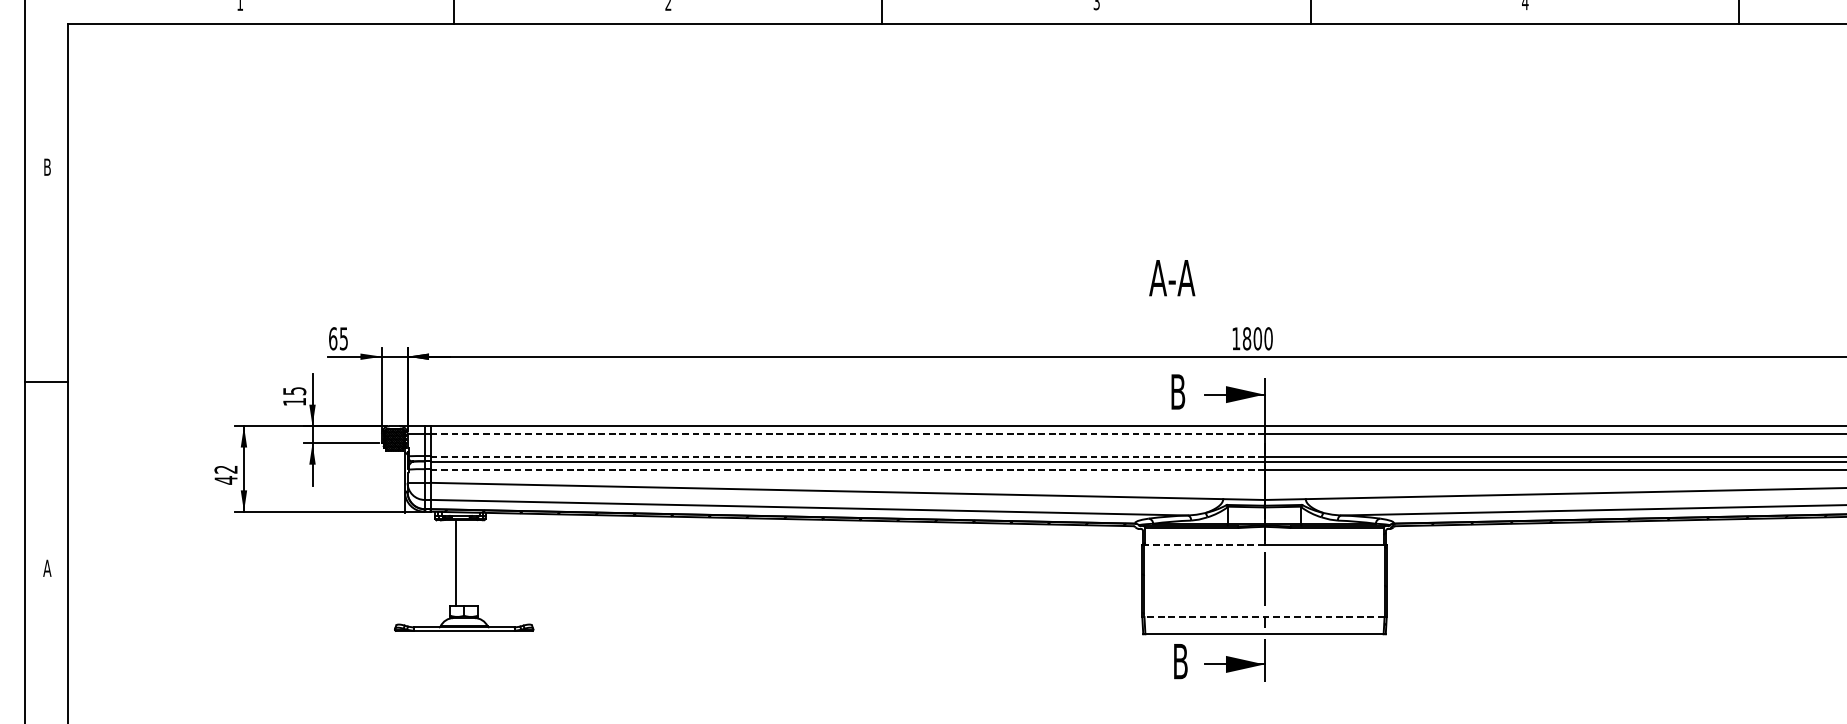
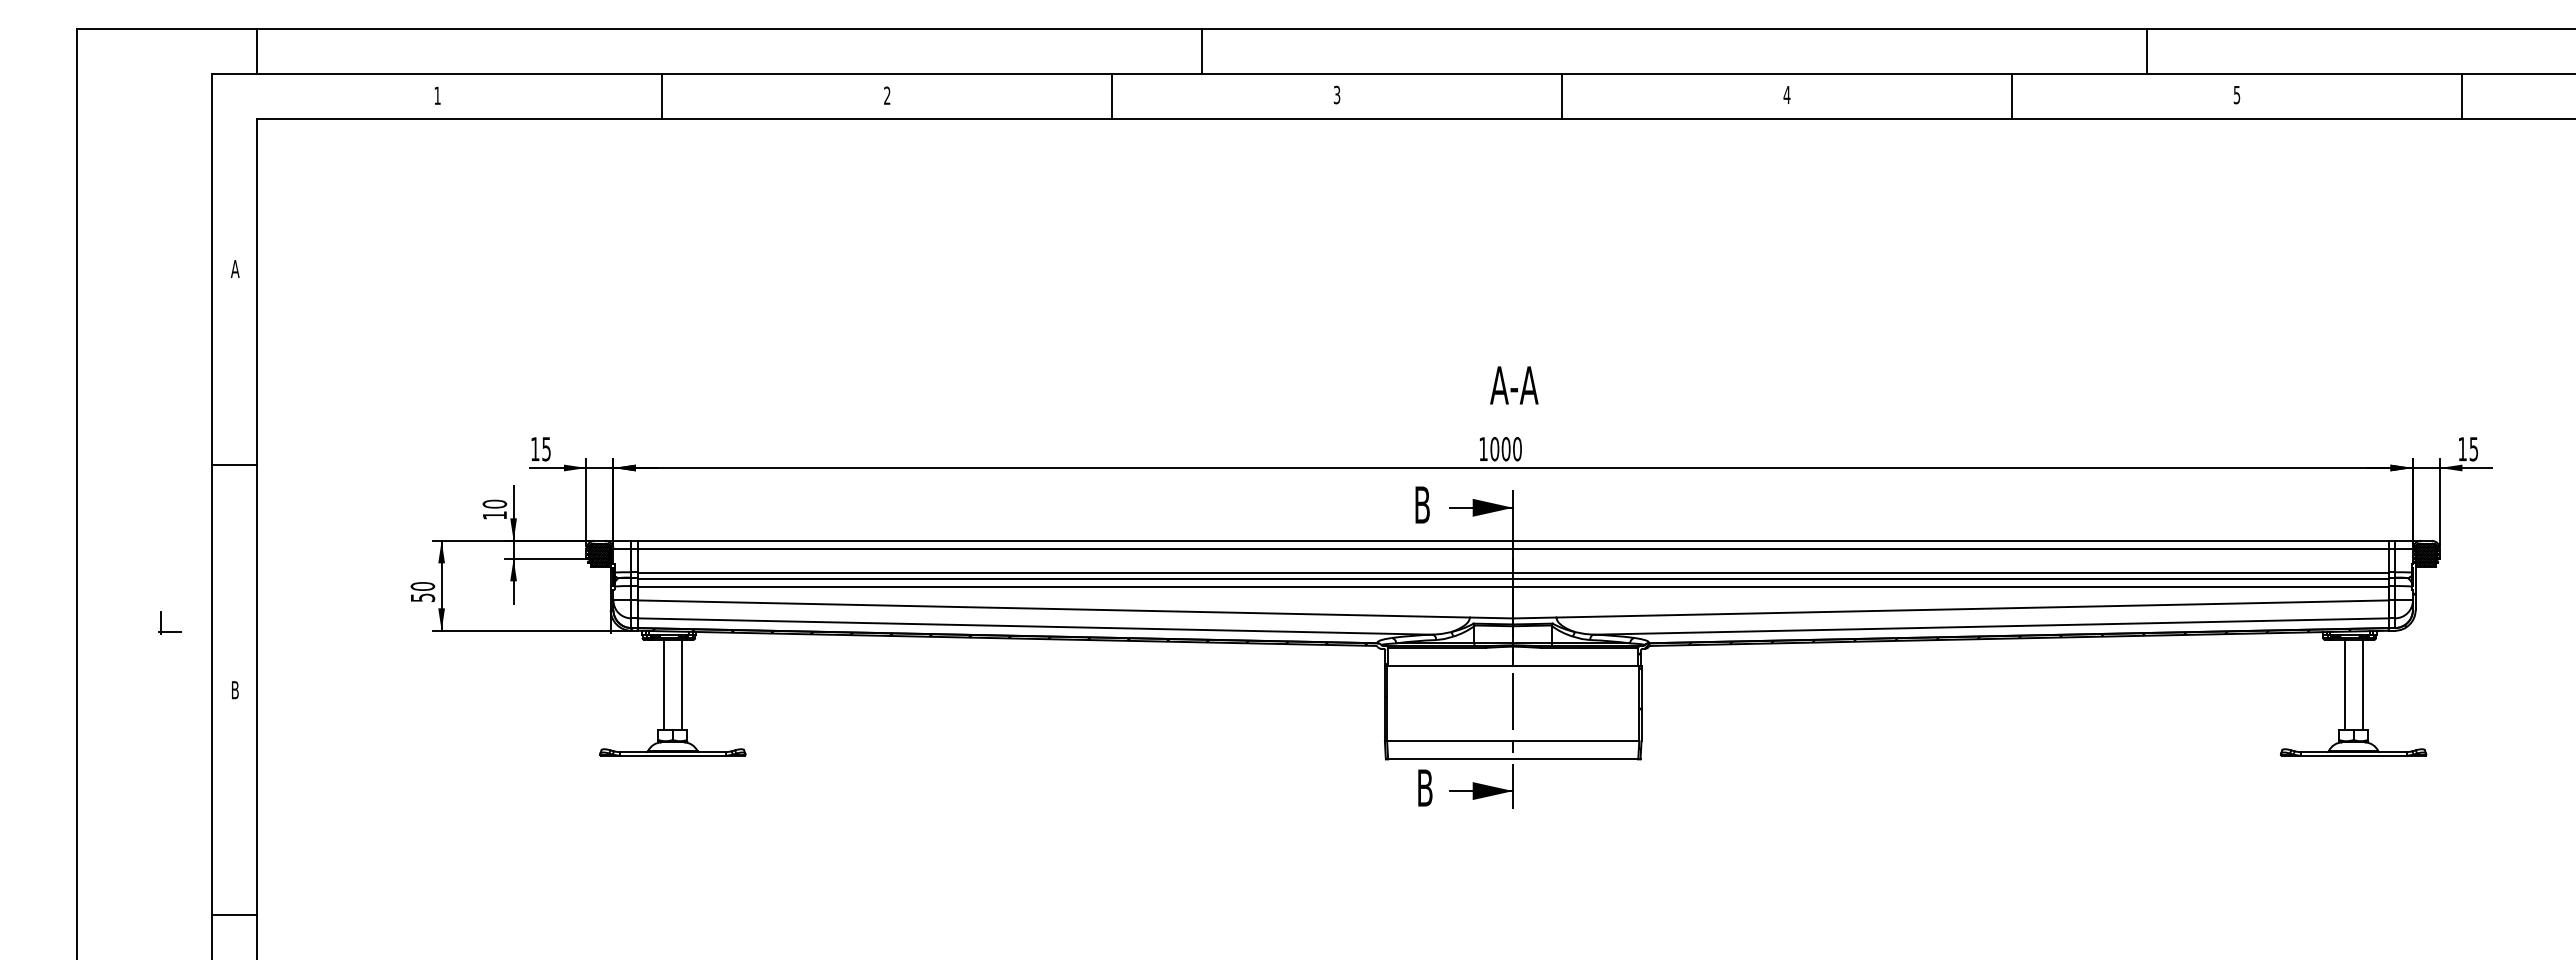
text: (47, 166) -> (235, 268), B -> A
text: (1172, 278) -> (1514, 385), moved
text: (333, 338) -> (535, 448), 65 -> 15
text: (1246, 339) -> (1494, 449), 1800 -> 1000
line: (46, 381) -> (234, 465), moved
text: (294, 390) -> (494, 503), 15 -> 10
line: (847, 433) -> (1075, 548), dashed -> solid
line: (847, 457) -> (1075, 573), dashed -> solid
line: (847, 469) -> (1075, 586), dashed -> solid
text: (225, 475) -> (422, 592), 42 -> 50
line: (1204, 544) -> (1450, 665), dashed -> solid
line: (472, 562) -> (681, 684), added
text: (46, 568) -> (234, 690), A -> B
line: (1263, 617) -> (1512, 741), dashed -> solid

